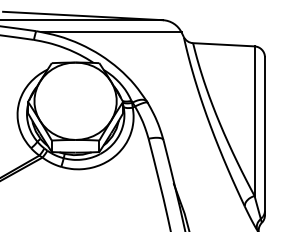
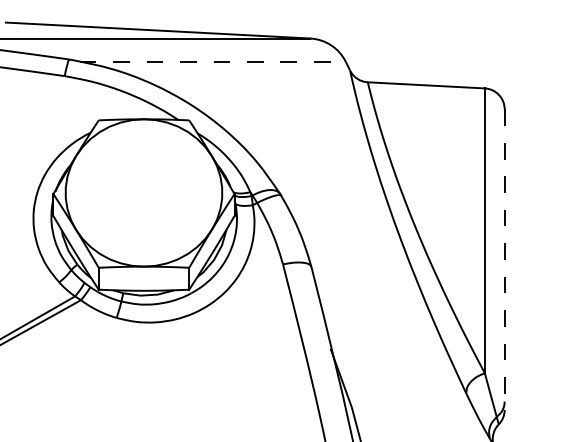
line: (111, 32) -> (212, 61), solid -> dashed
line: (264, 136) -> (503, 260), solid -> dashed

